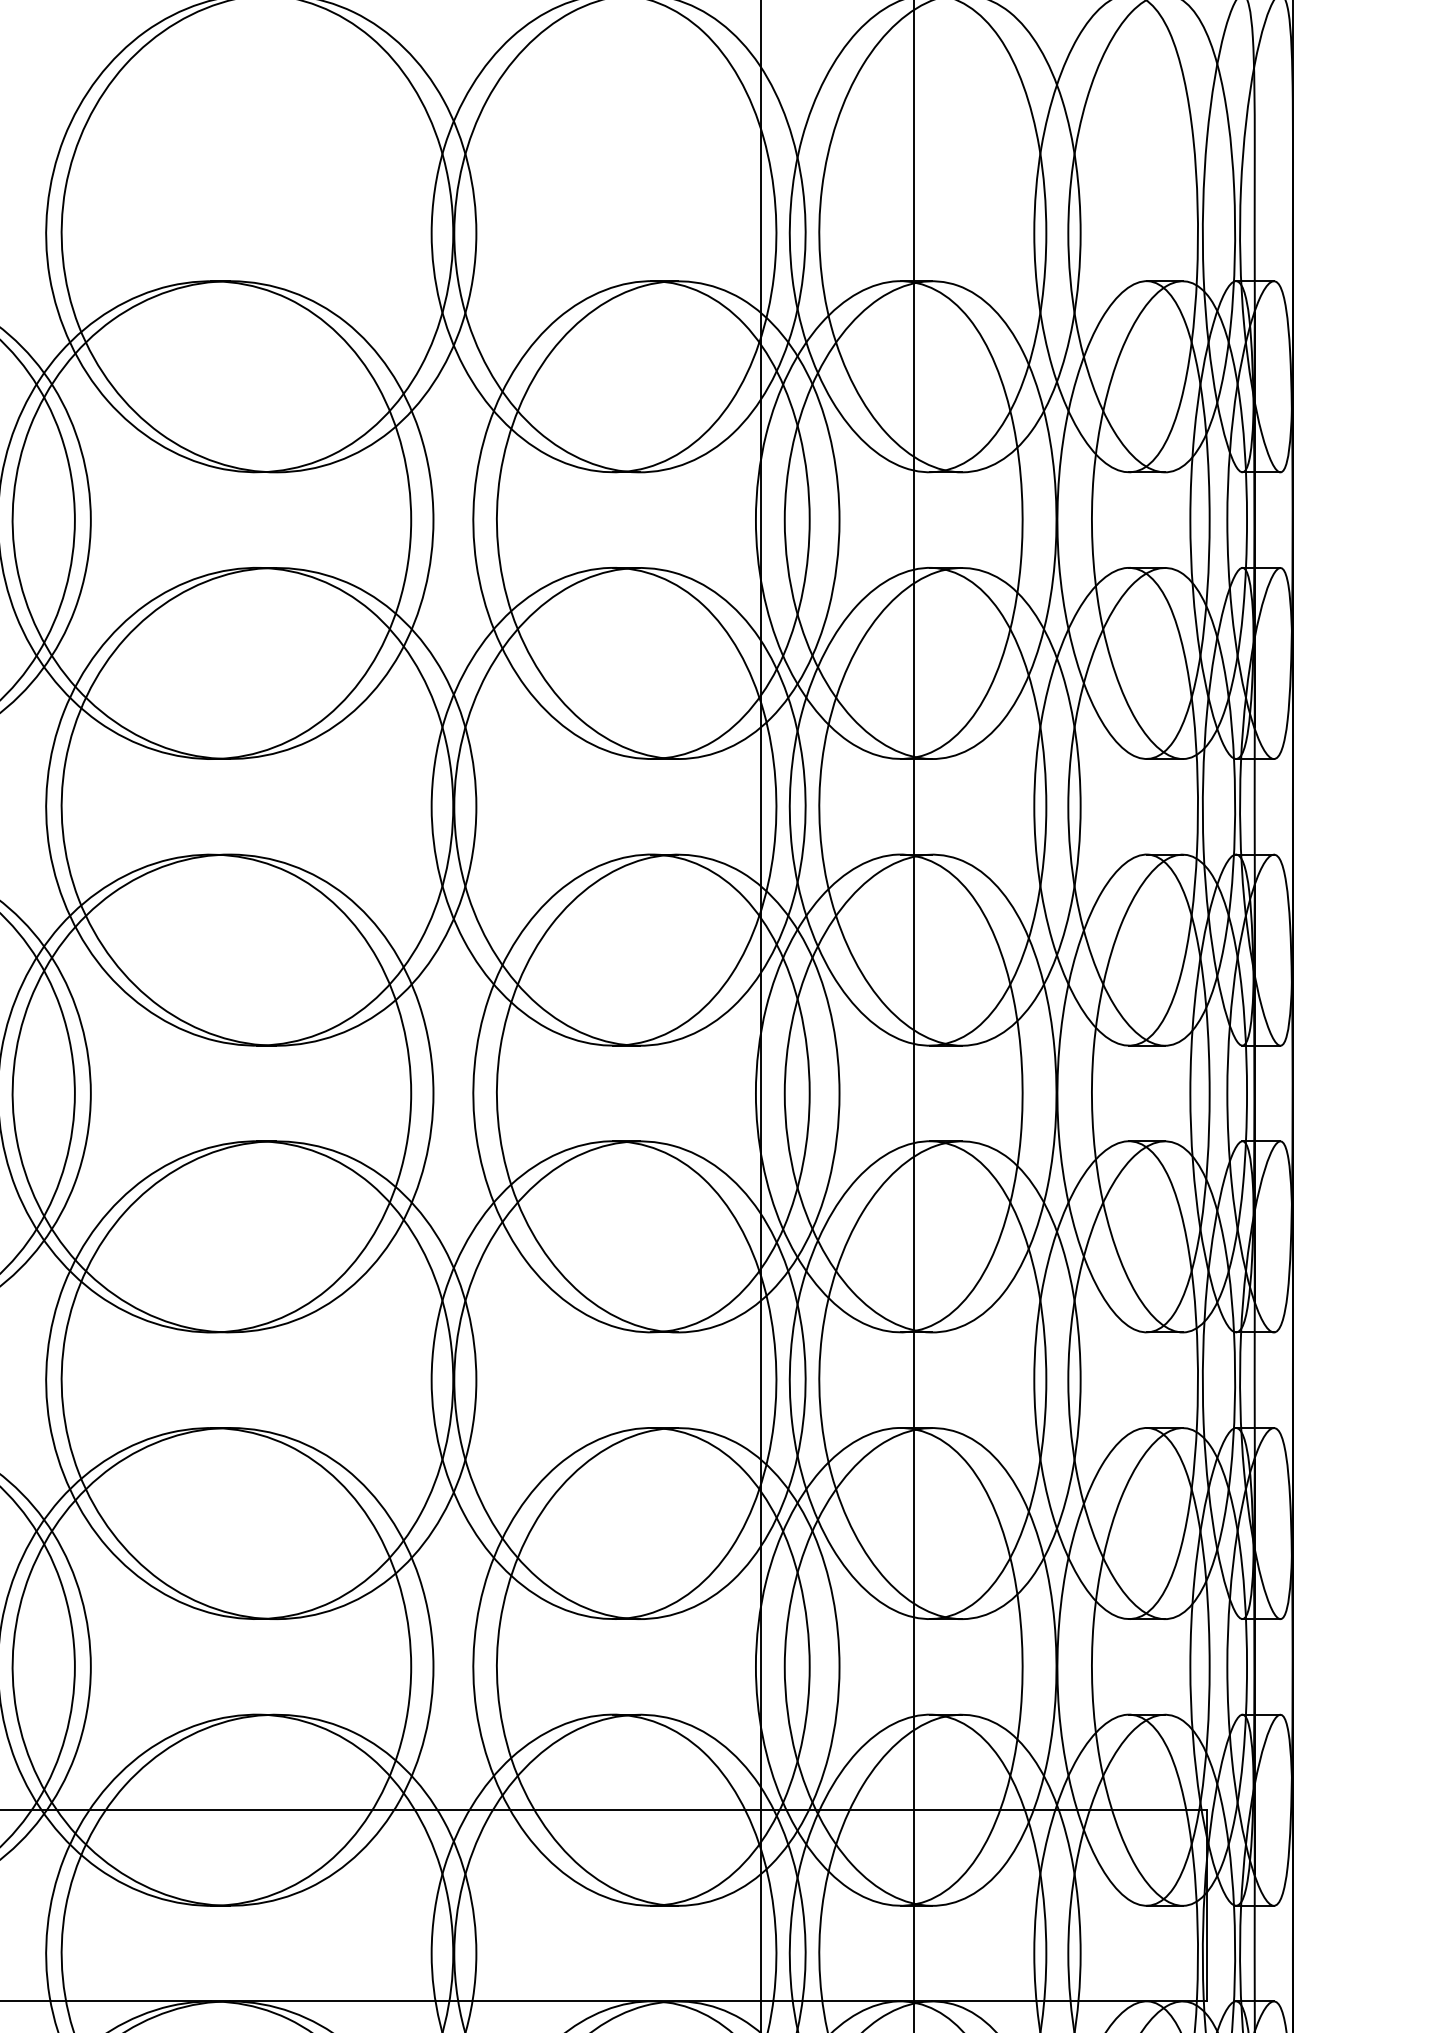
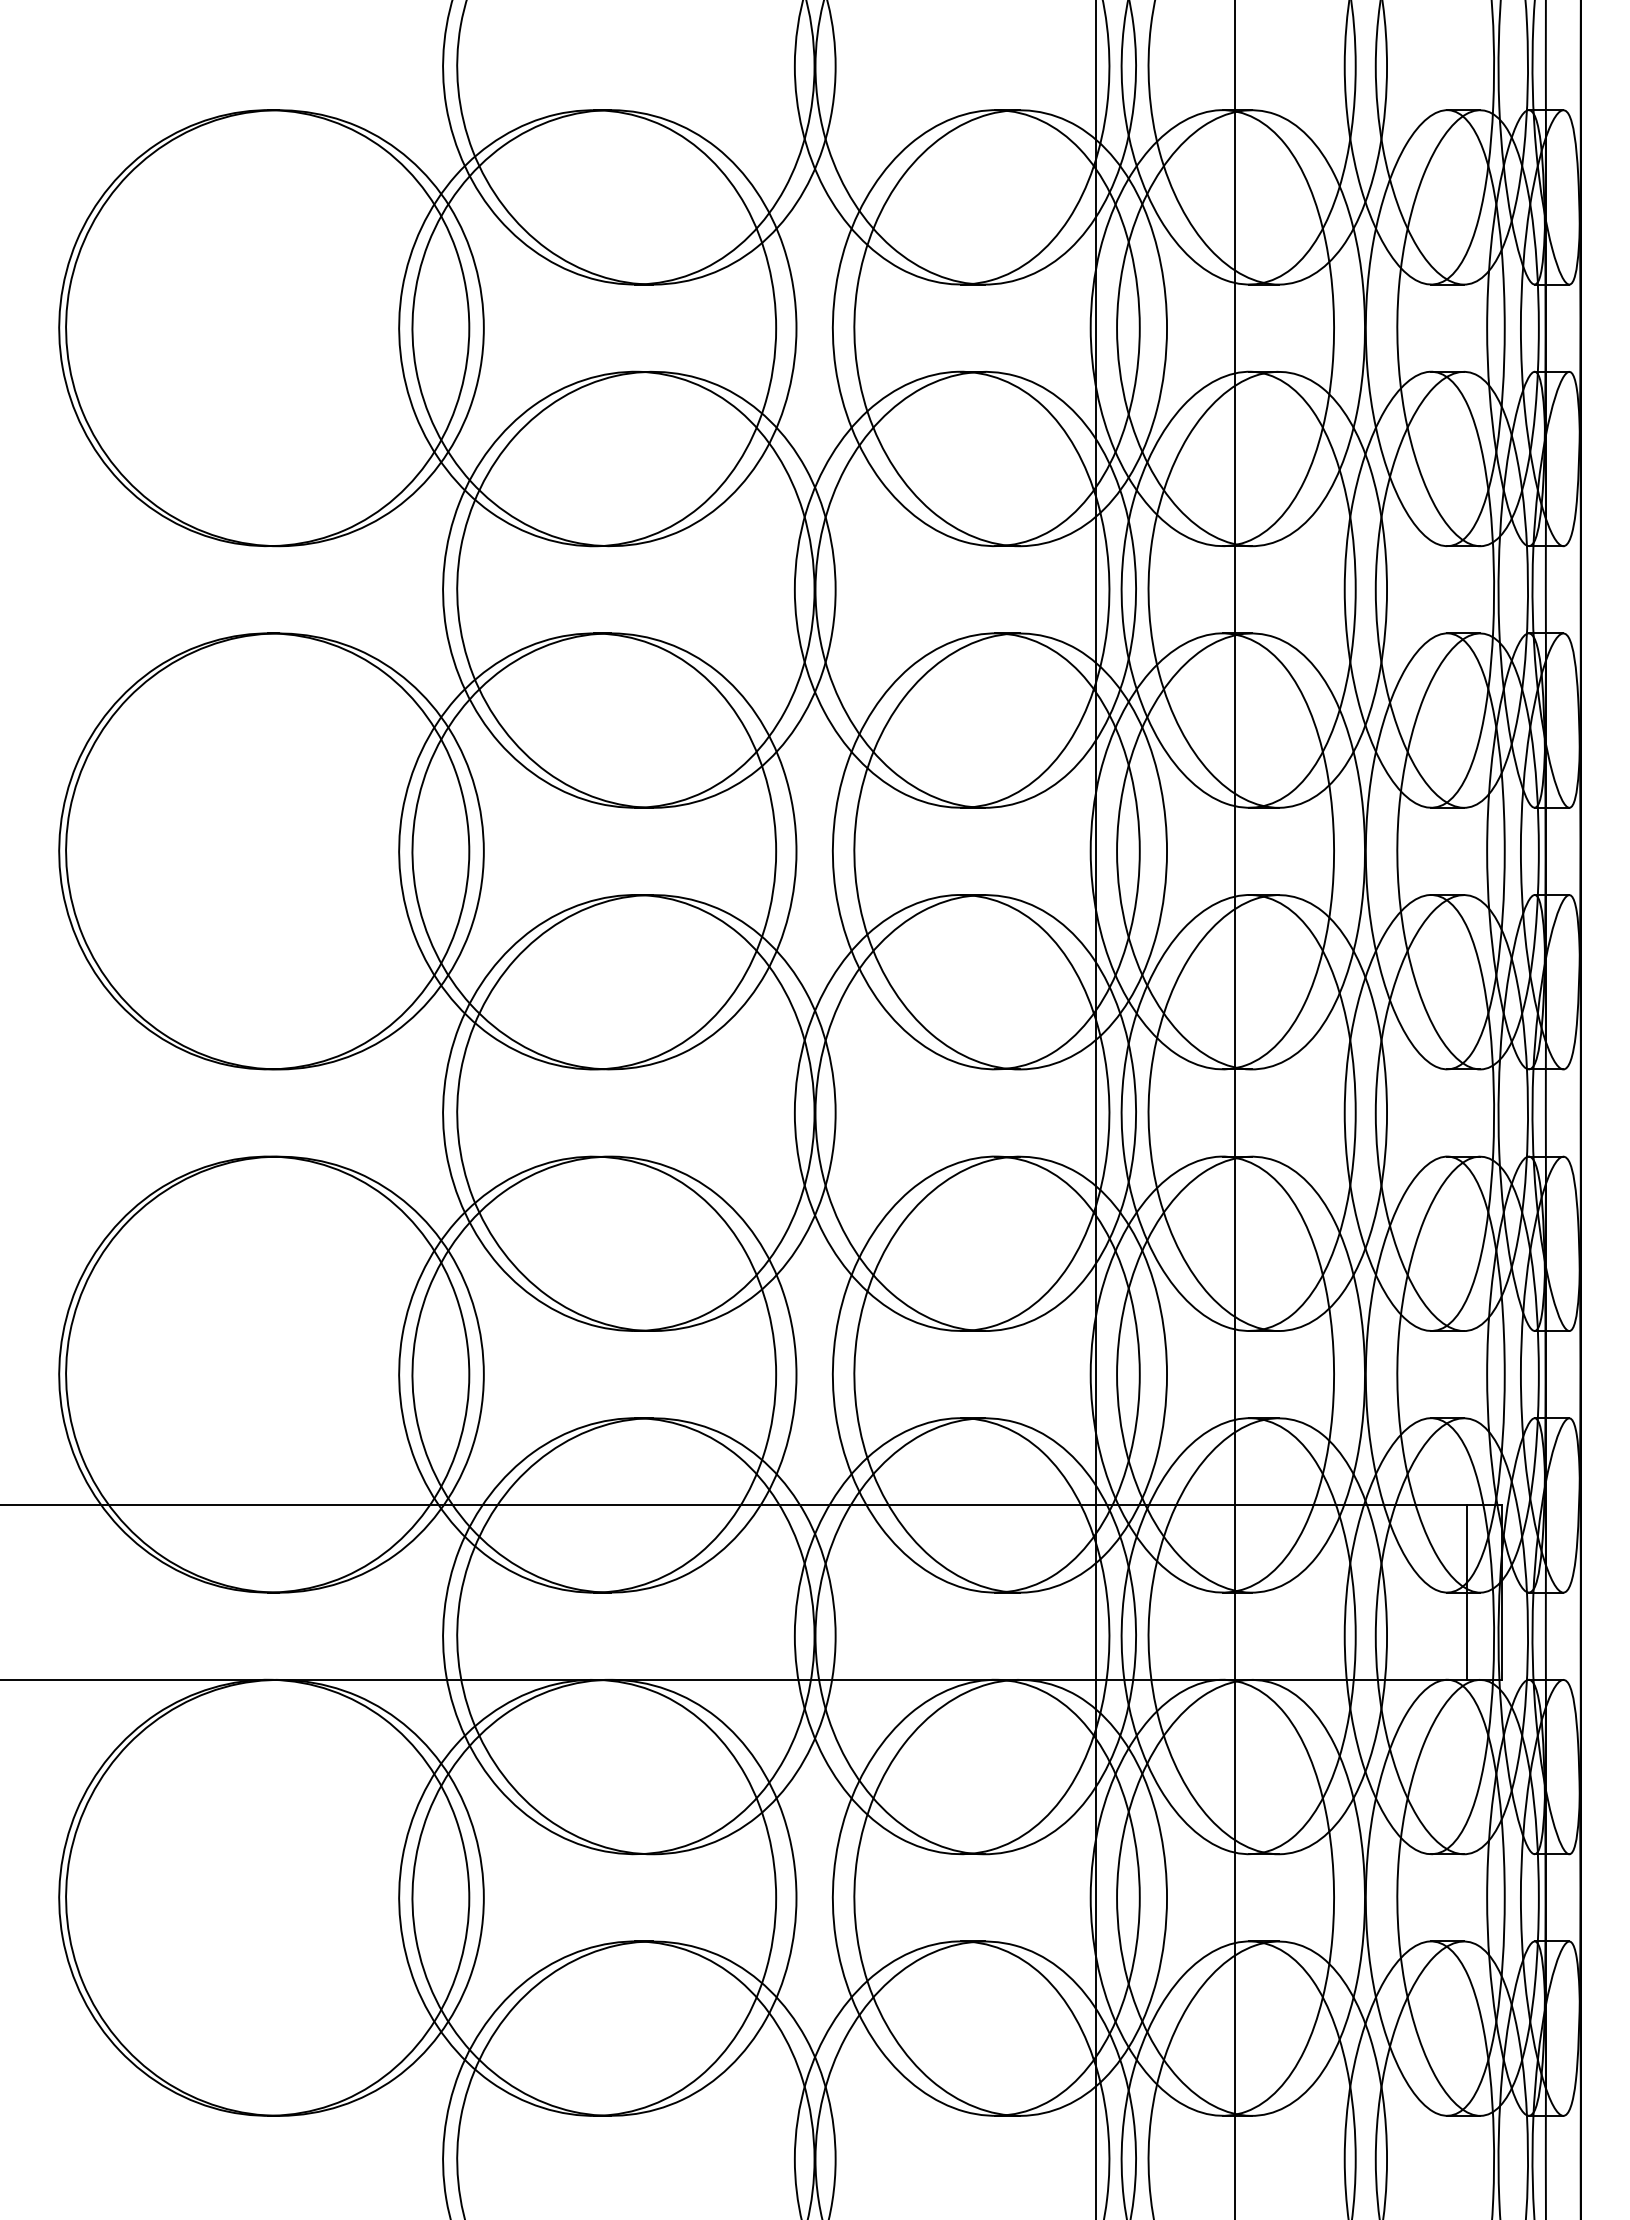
line: (1168, 1905) -> (1467, 1592), added

